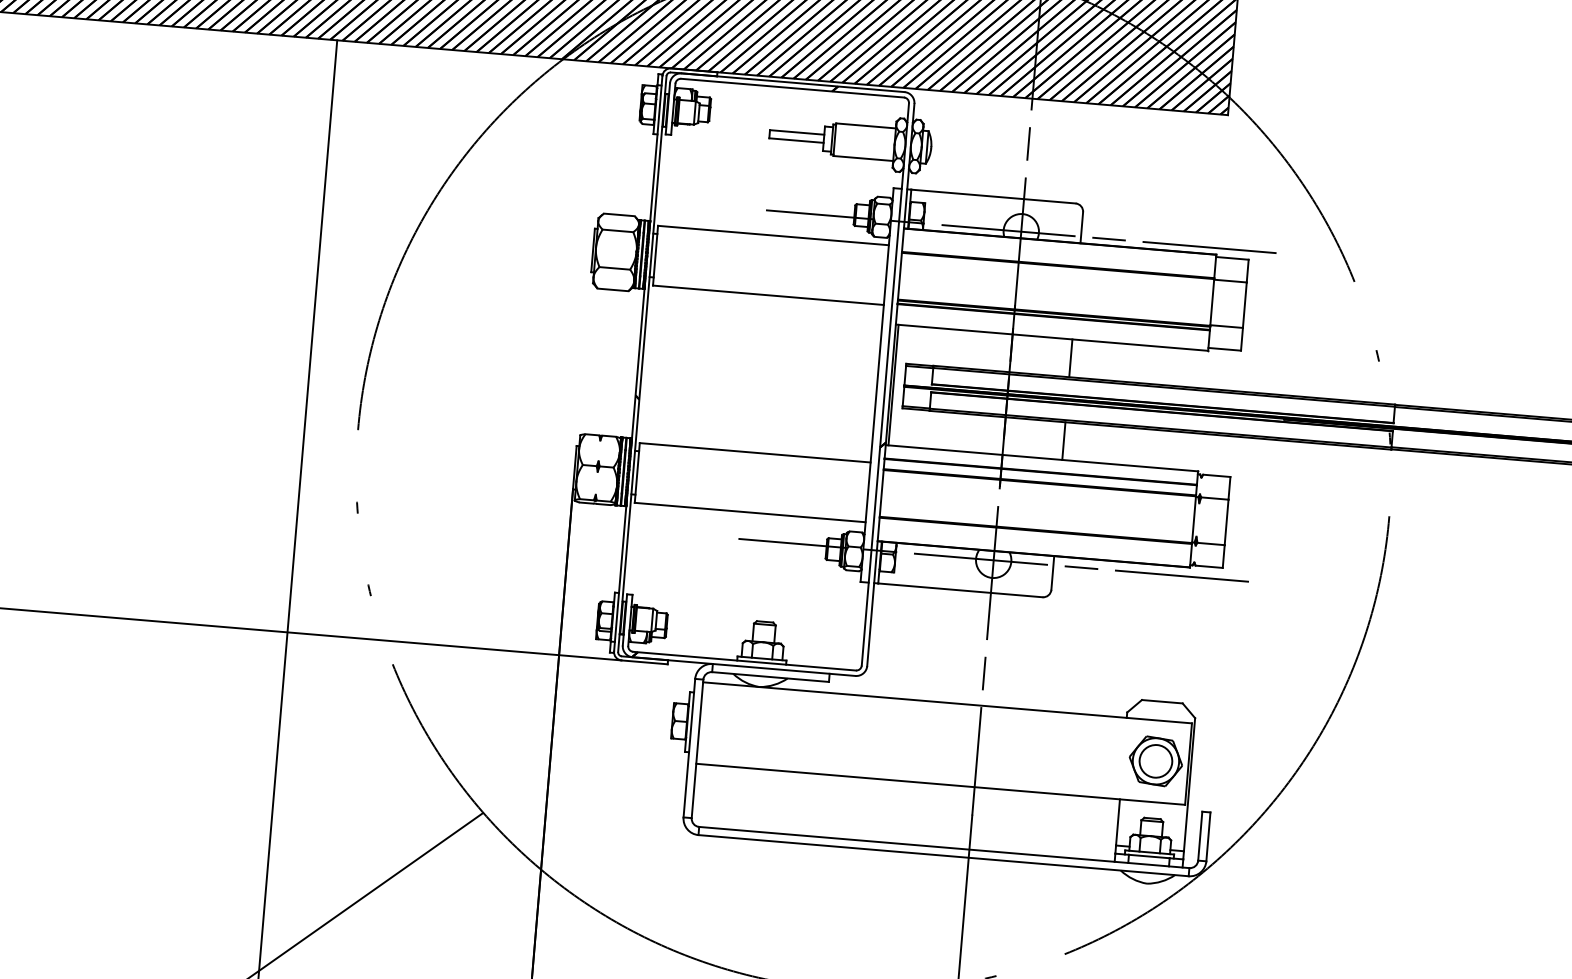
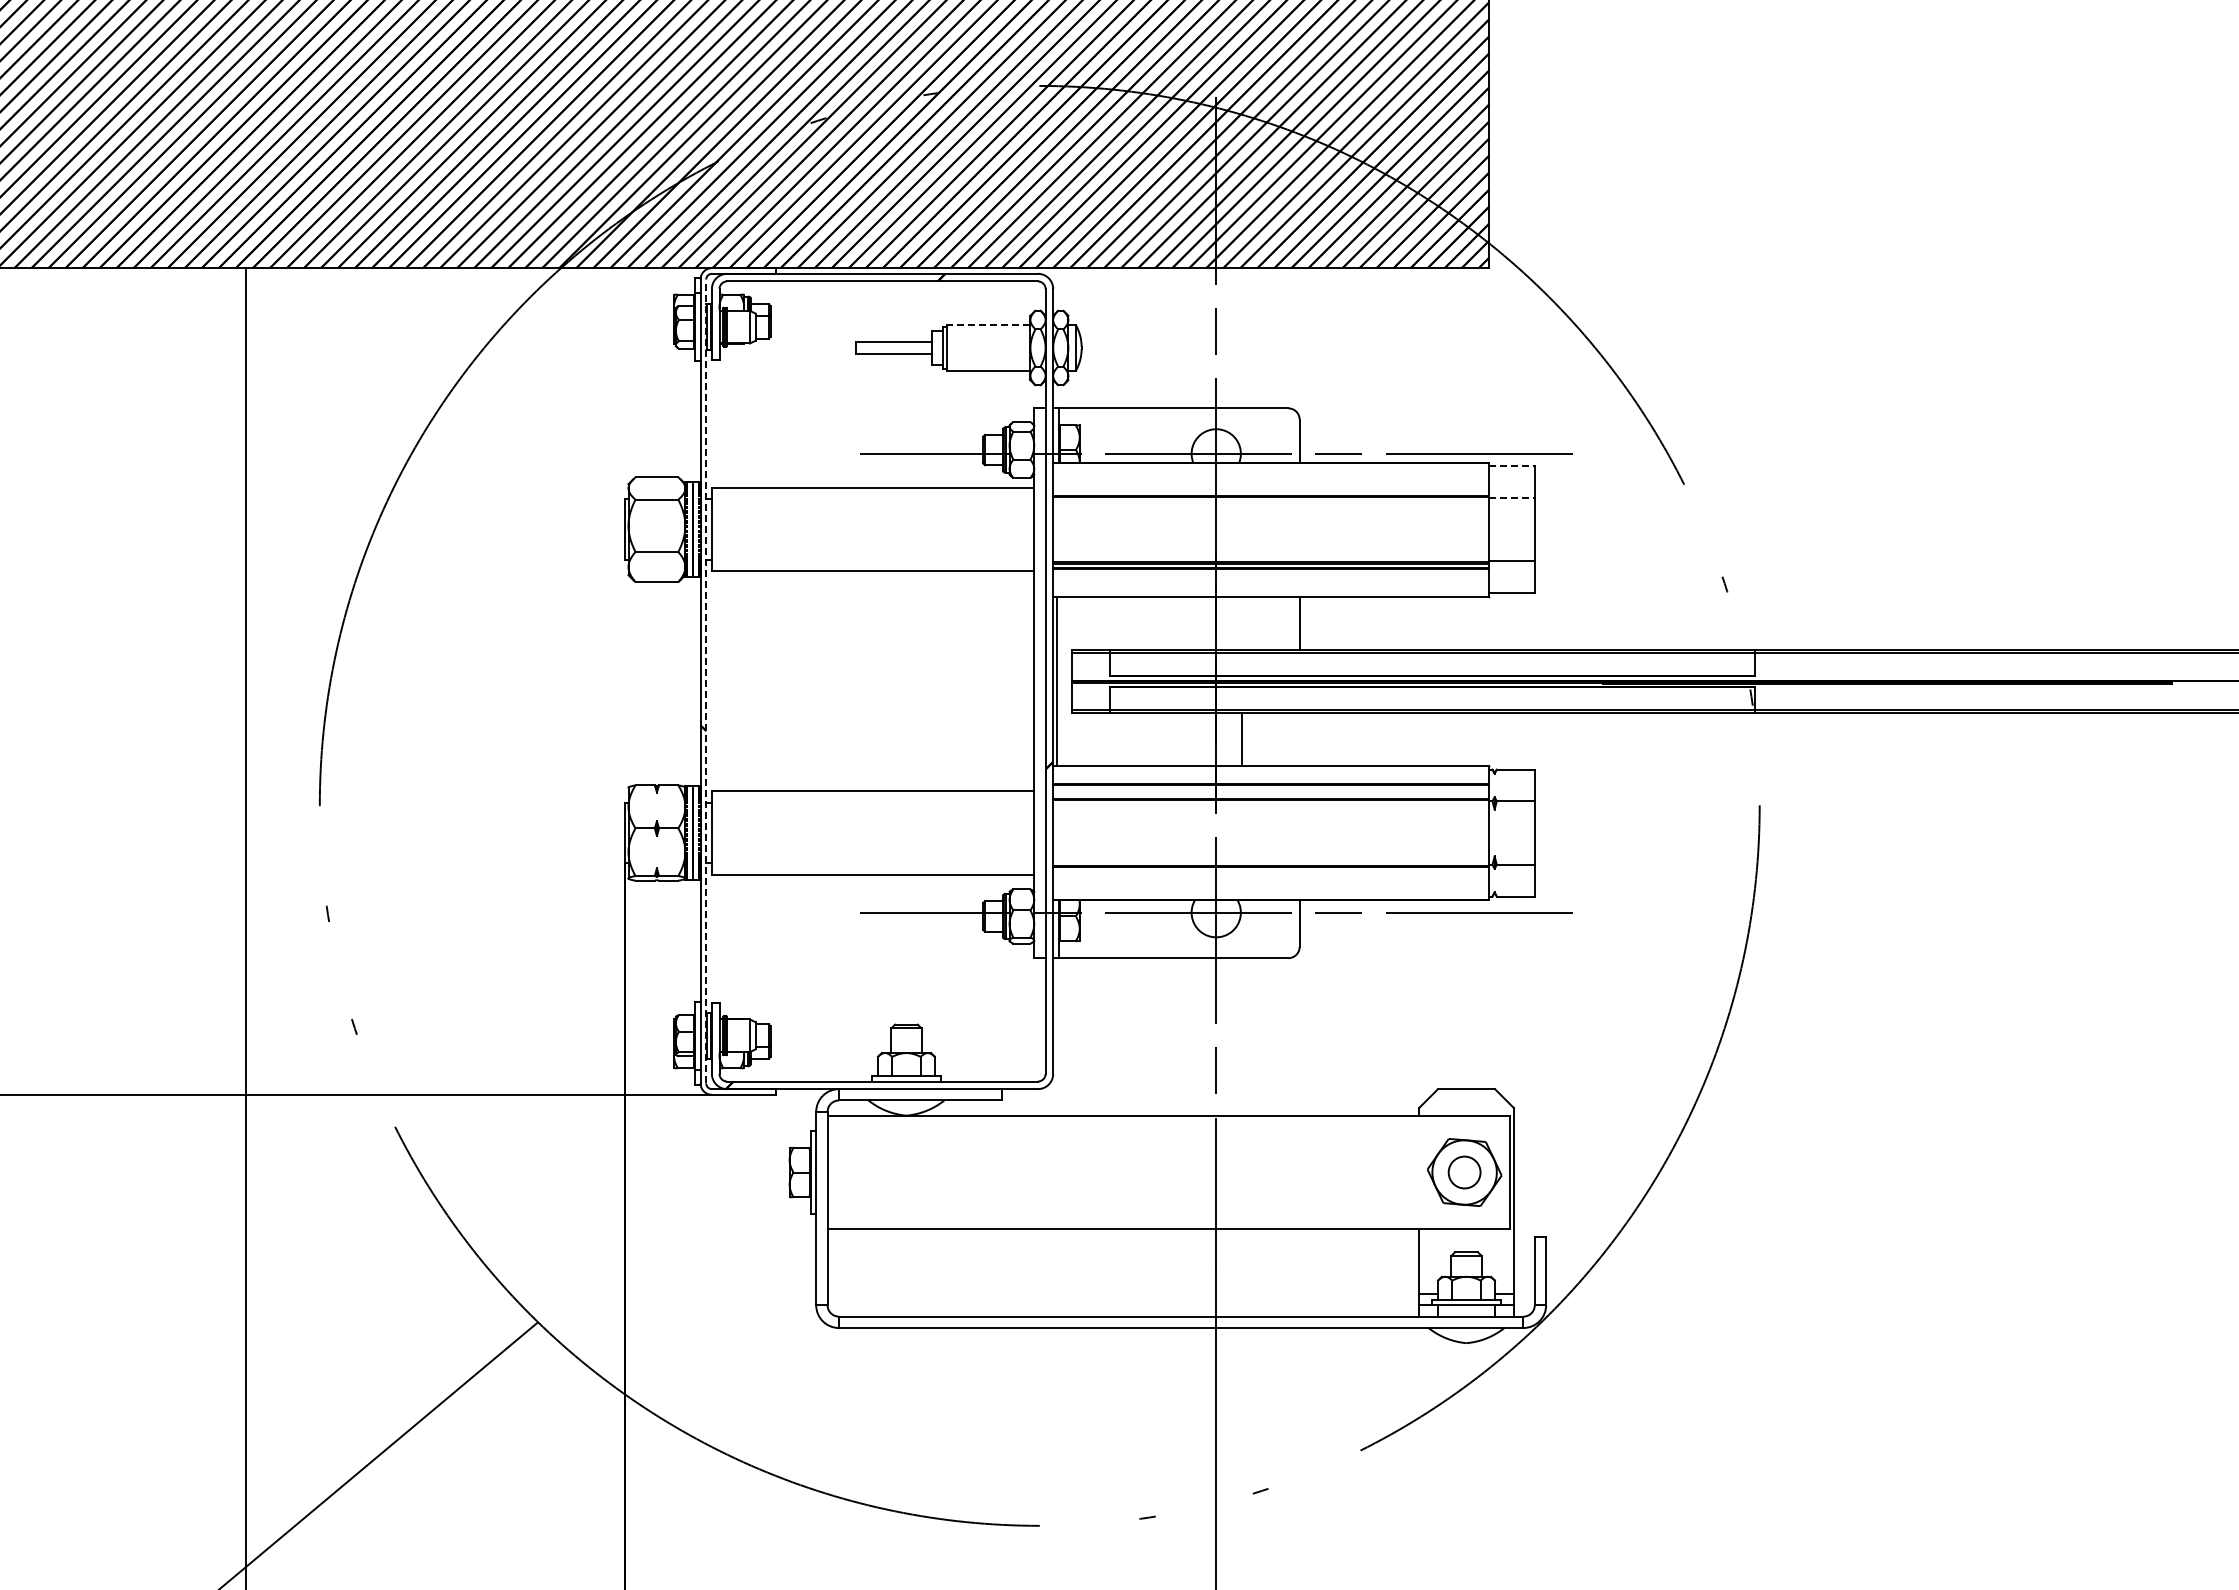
line: (865, 126) -> (988, 325), solid -> dashed
line: (1232, 258) -> (1512, 466), solid -> dashed
line: (1230, 280) -> (1512, 497), solid -> dashed
line: (642, 364) -> (706, 681), solid -> dashed
line: (1063, 440) -> (1241, 738), moved
circle: (1155, 761) -> (1464, 1172), size x0.7

